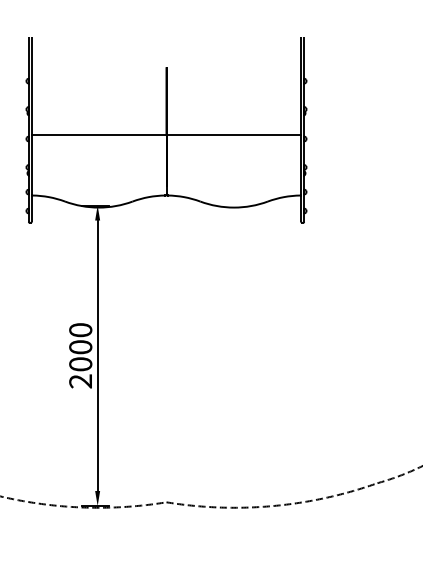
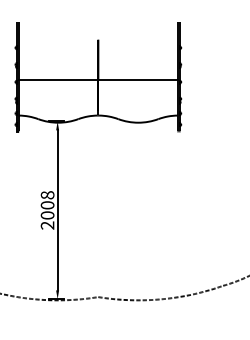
text: (80, 330) -> (47, 195), 2000 -> 2008

